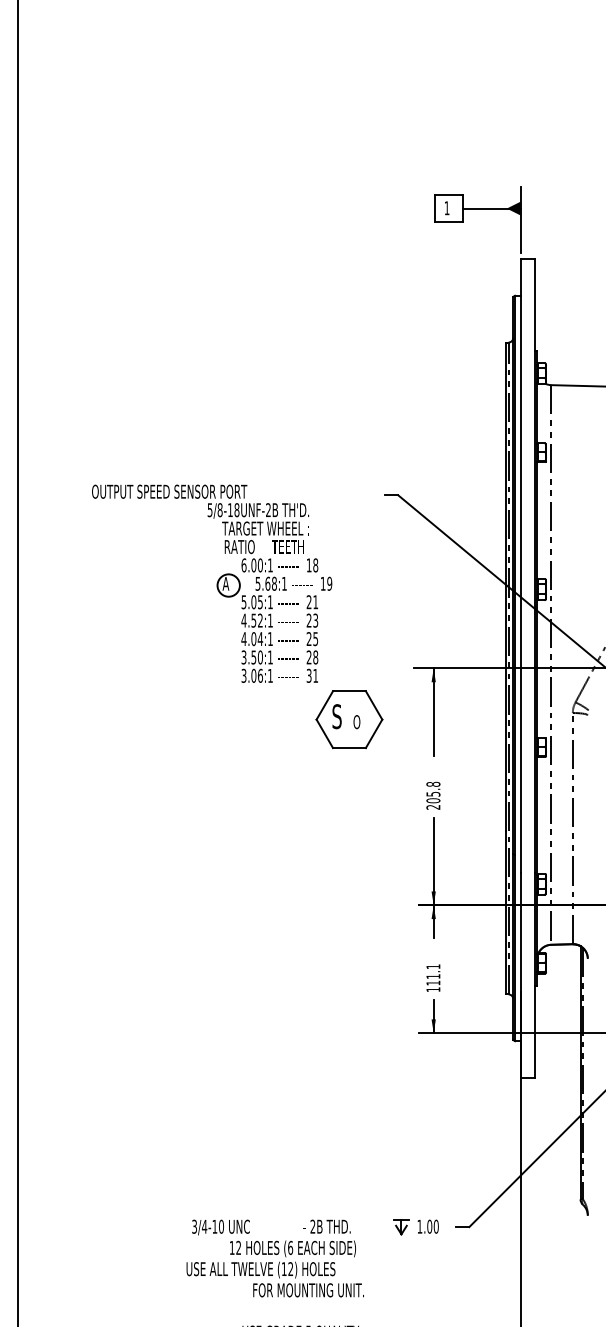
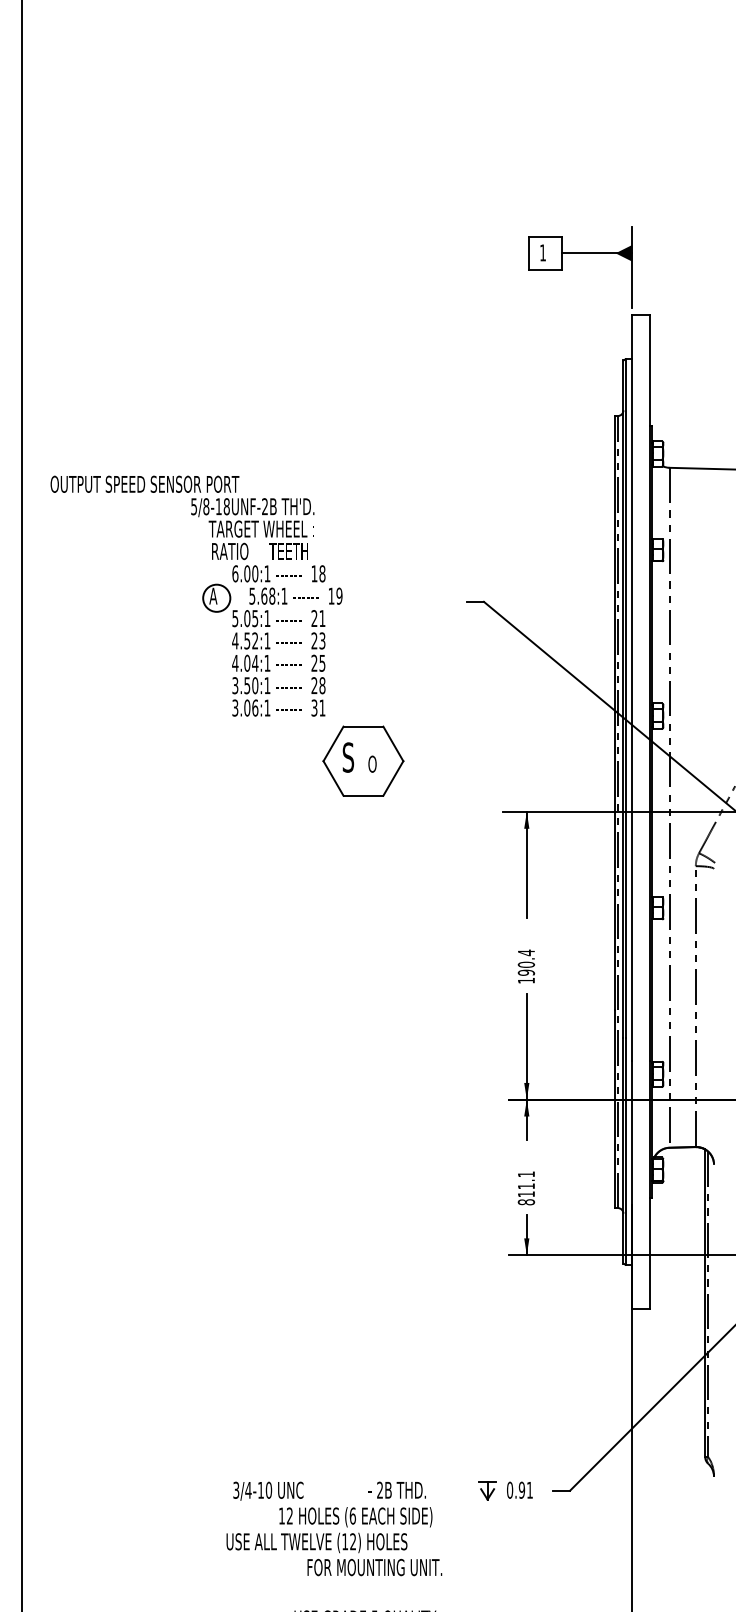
part: (242, 618) -> (233, 638), moved
text: (433, 795) -> (526, 966), 205.8 -> 190.4
text: (433, 989) -> (526, 1202), 111.1 -> 811.1
text: (428, 1226) -> (520, 1489), 1.00 -> 0.91

